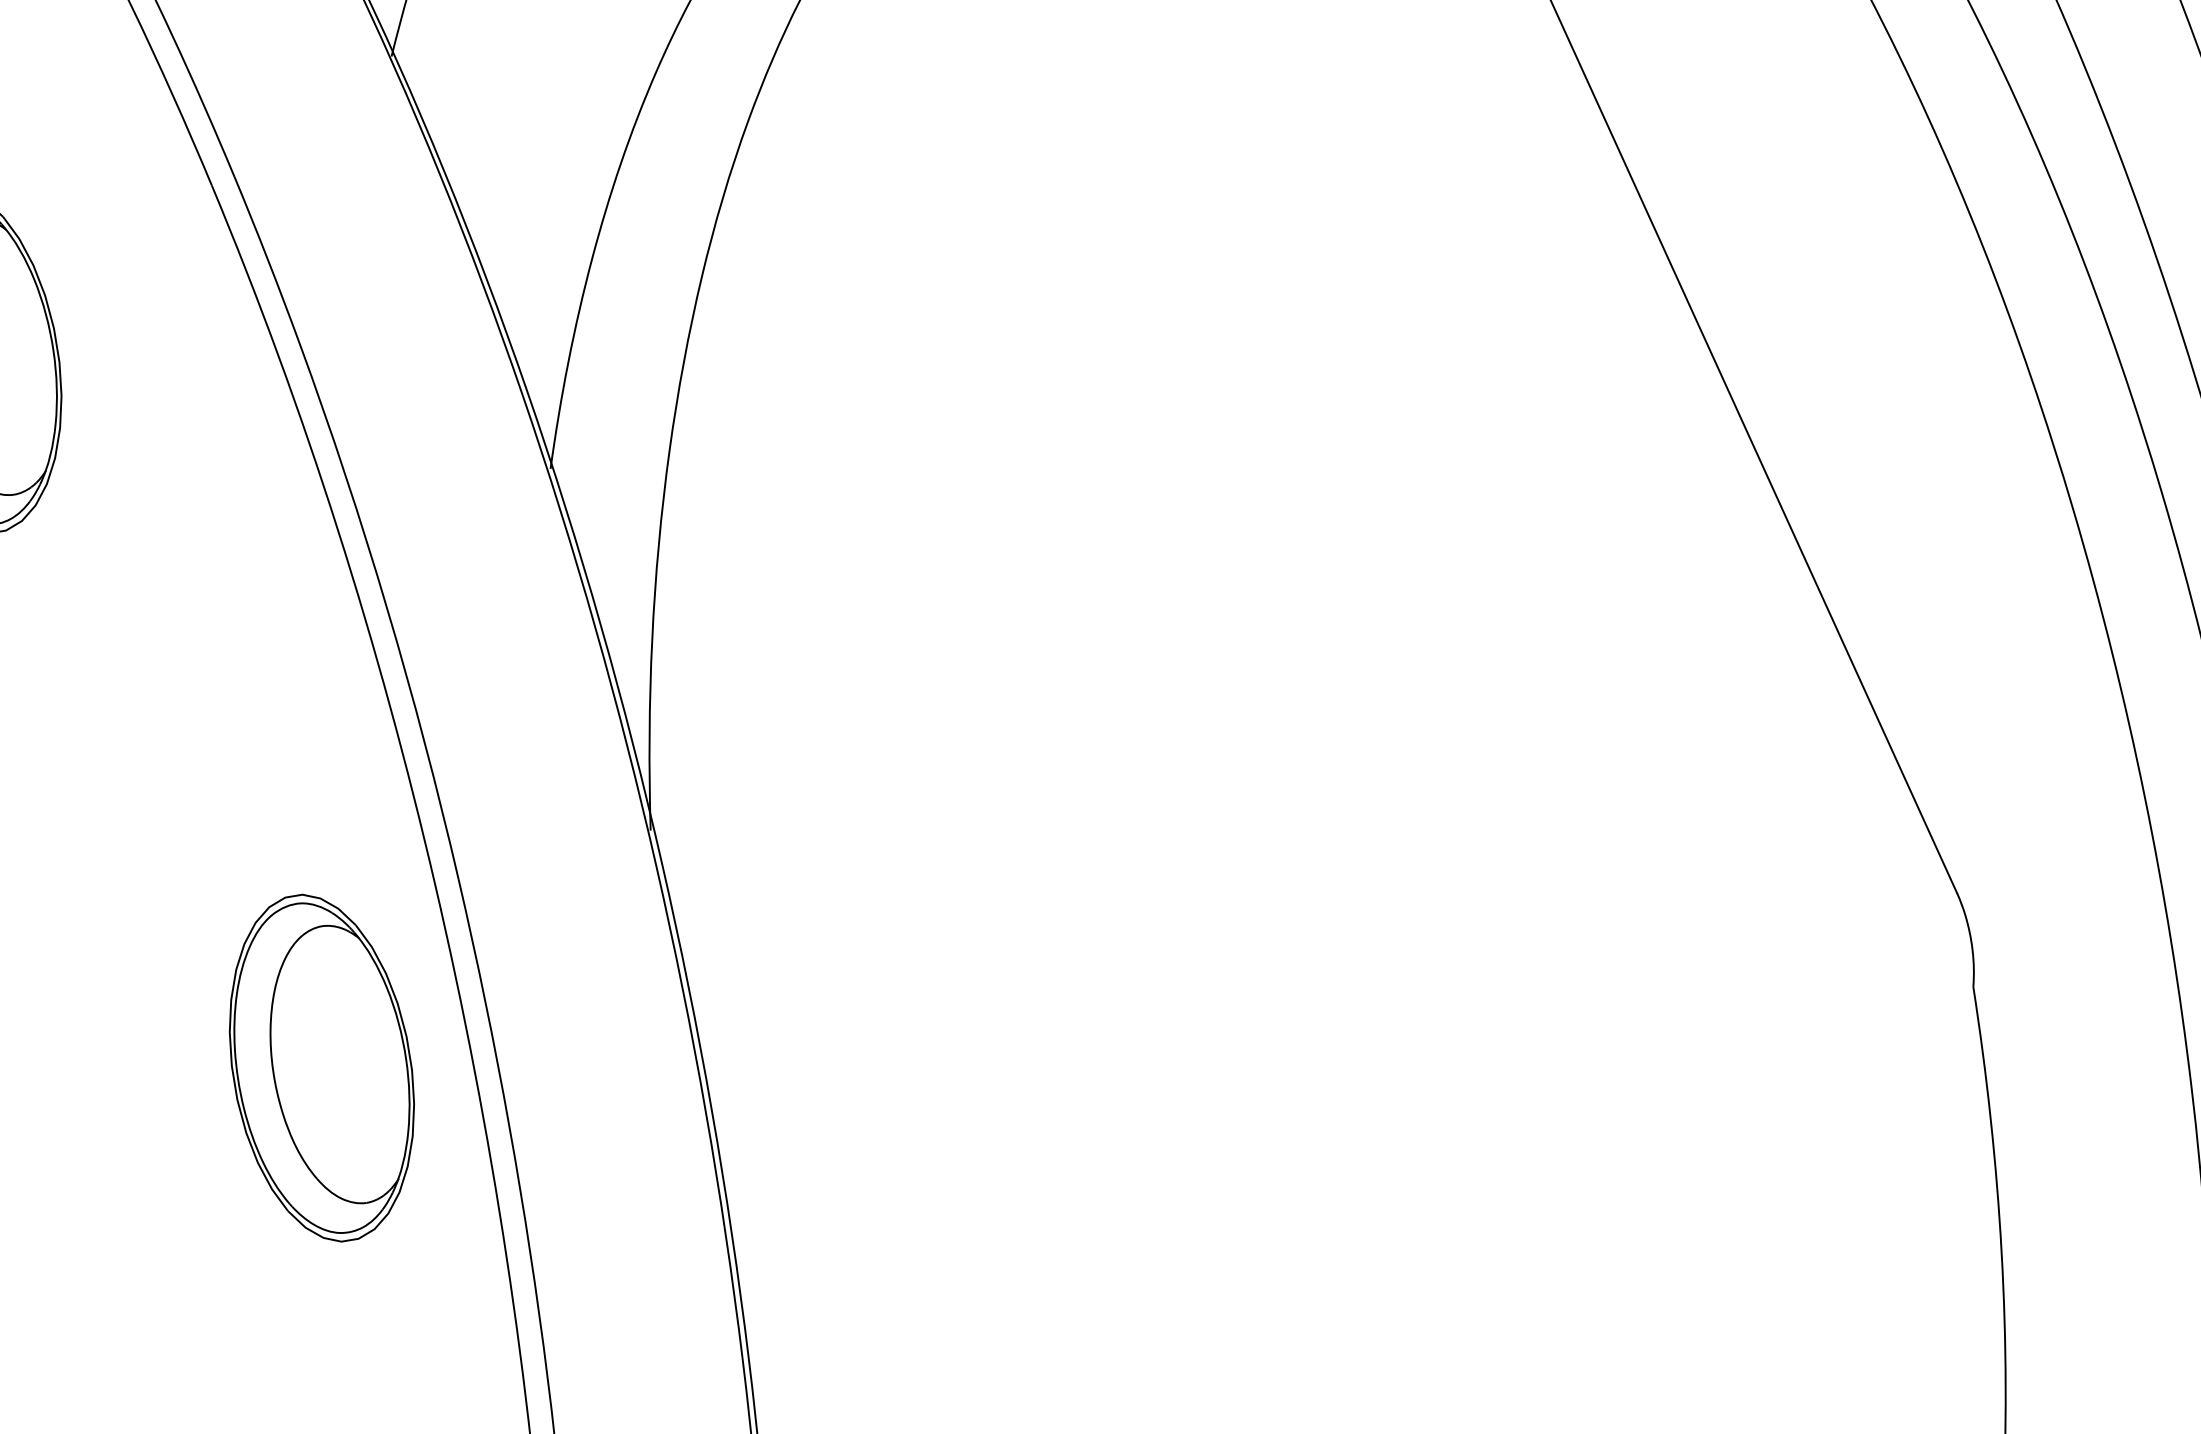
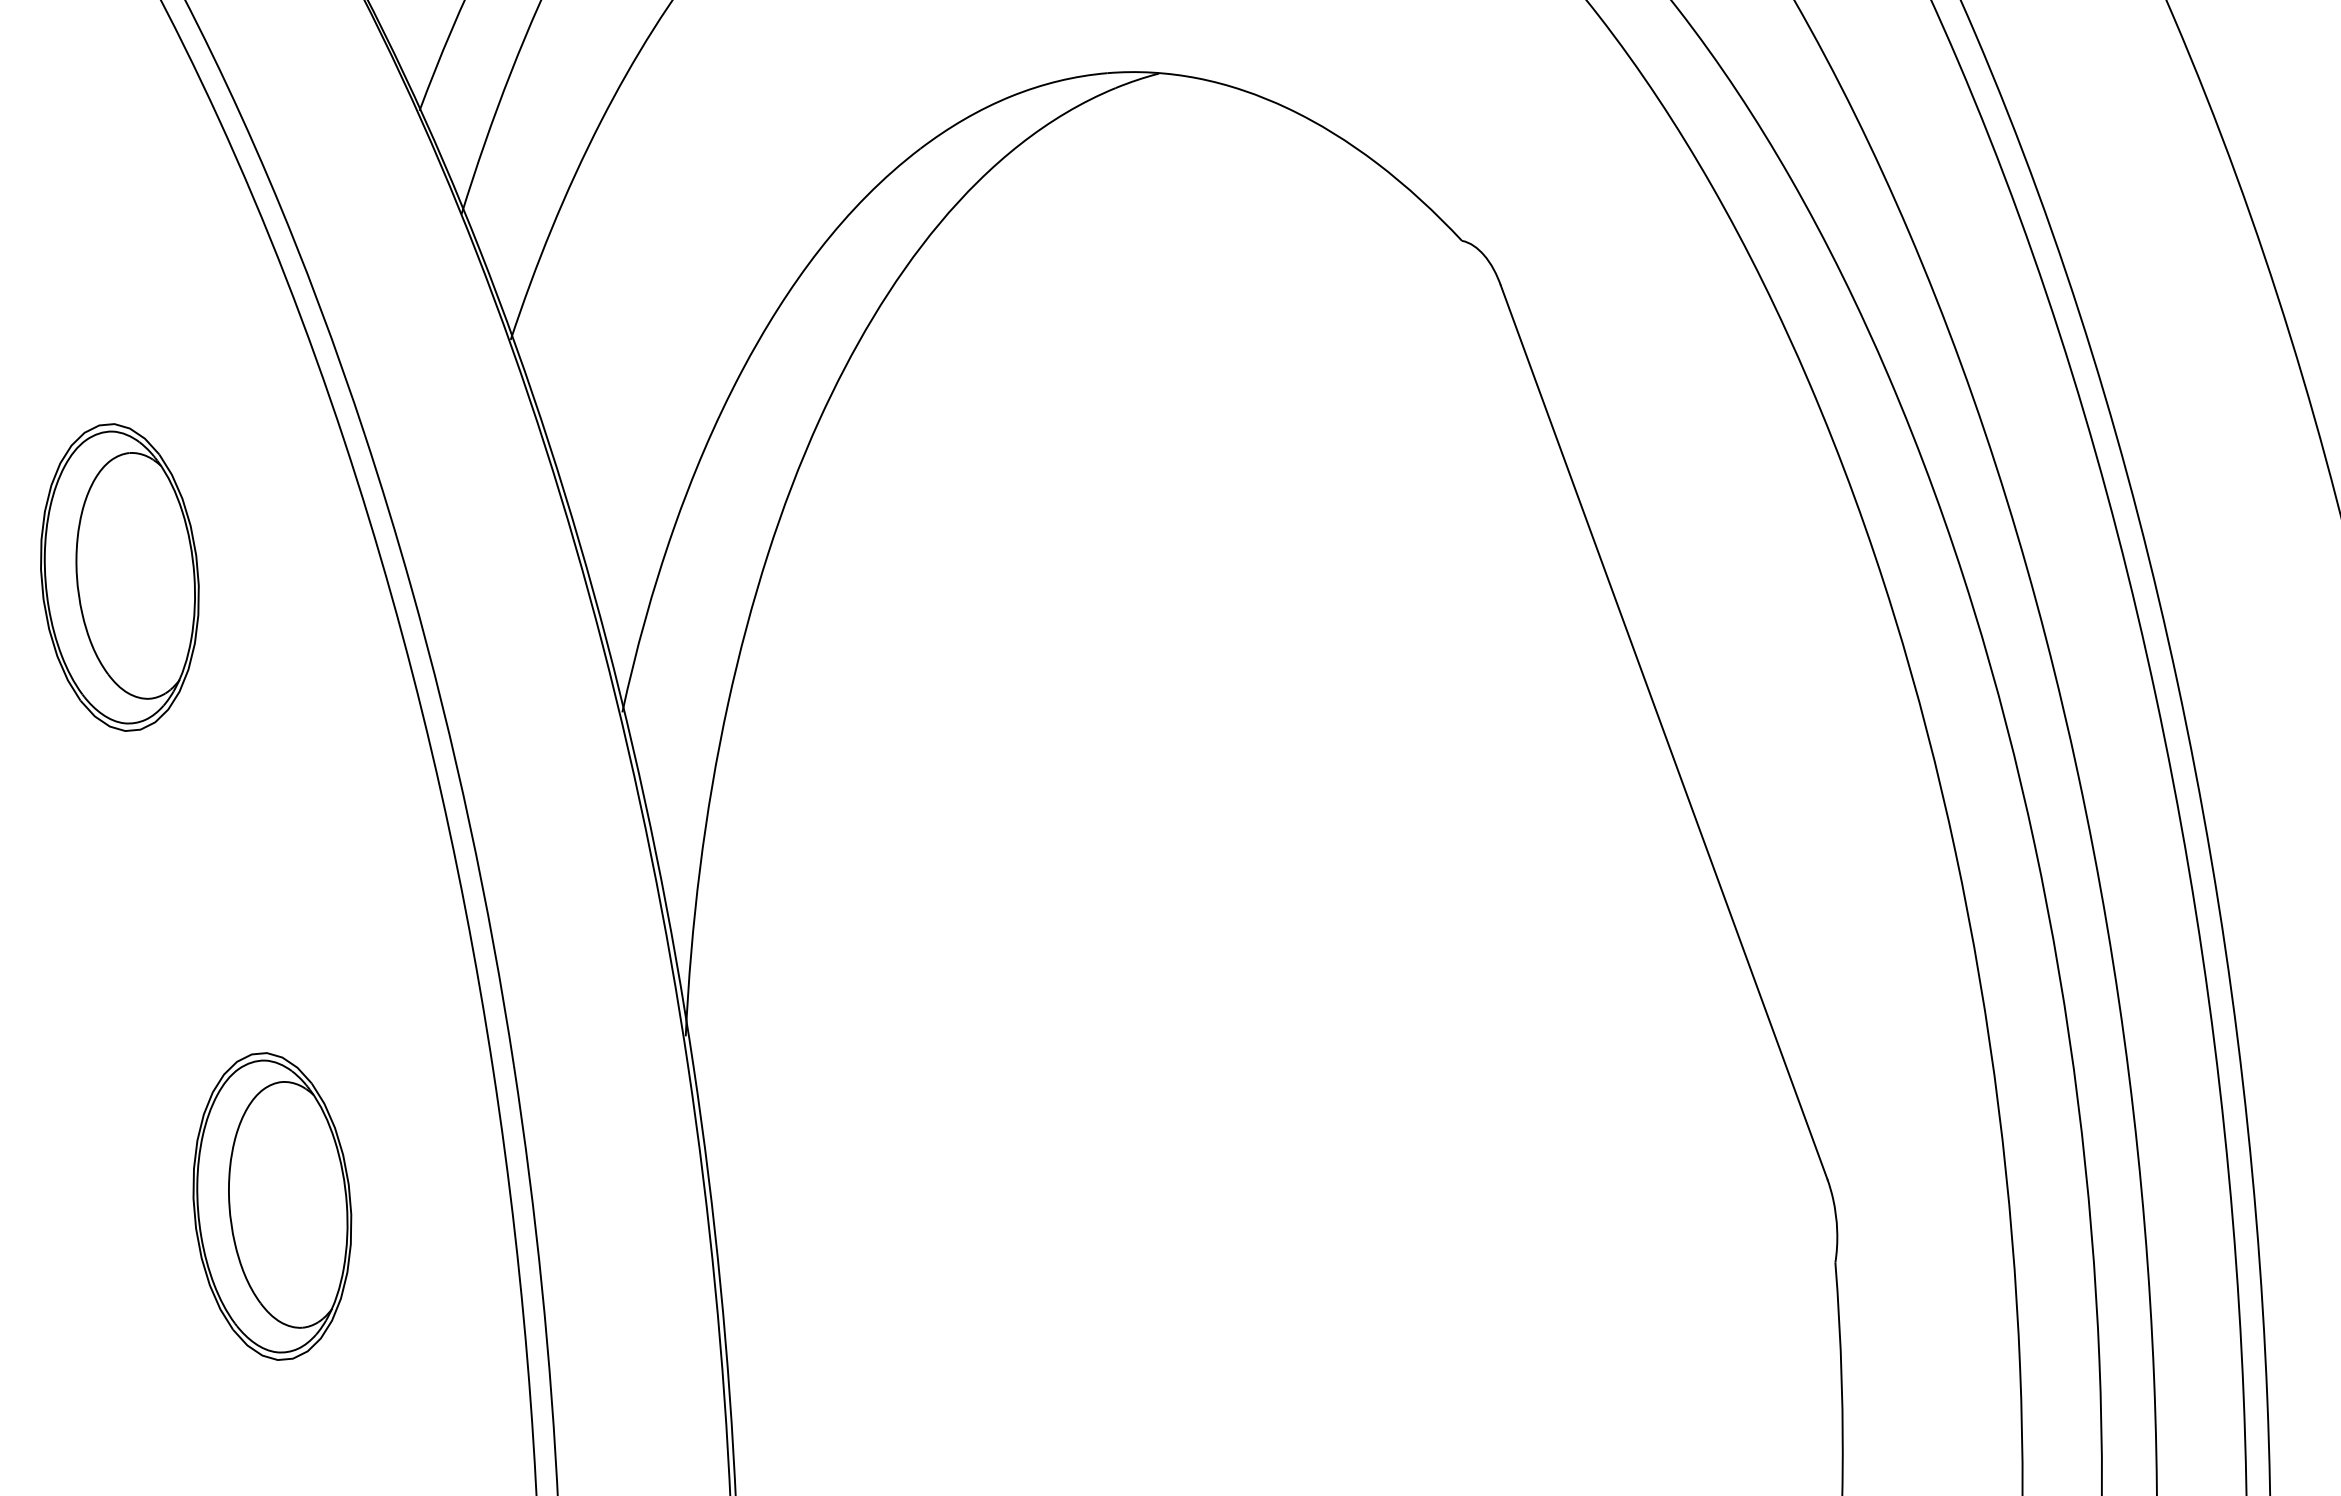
part: (322, 1068) -> (272, 1206), moved

